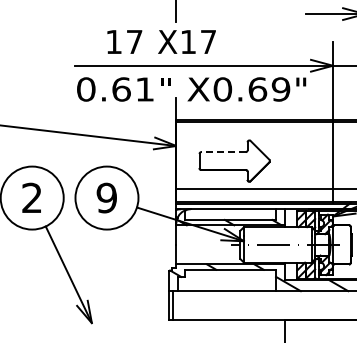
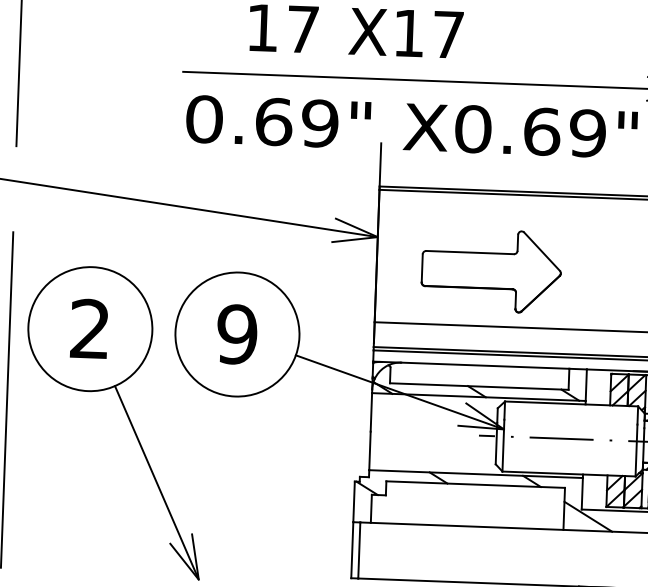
text: (144, 89) -> (319, 123), 0.61 -> 0.69
line: (223, 152) -> (470, 253), dashed -> solid

